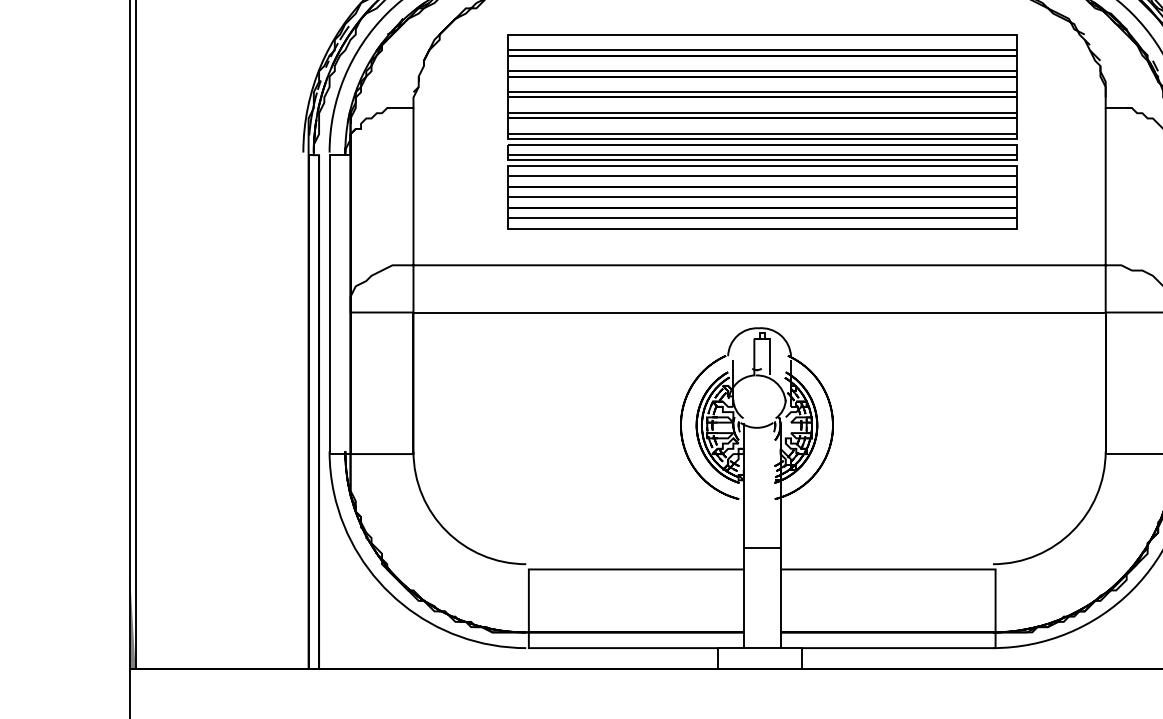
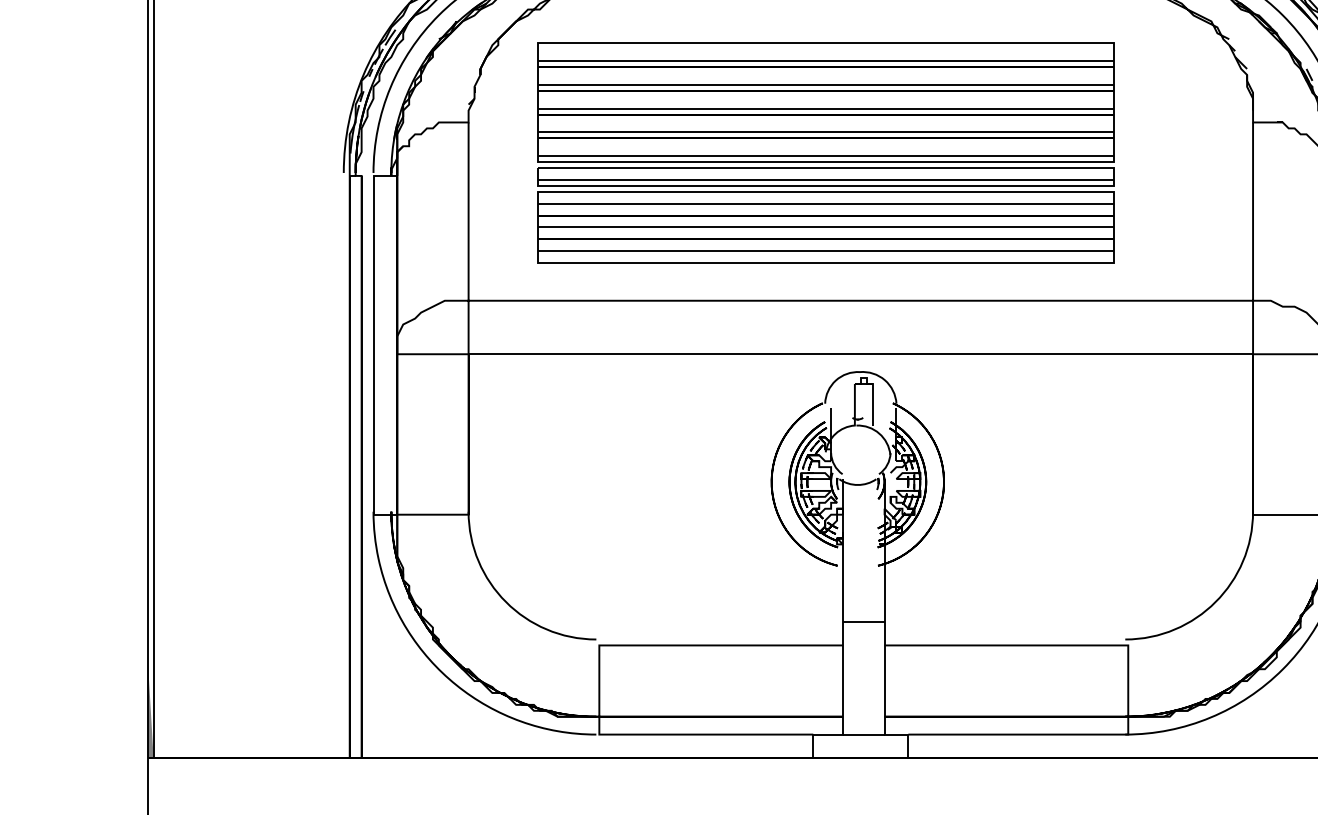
part: (761, 130) -> (825, 152), moved

